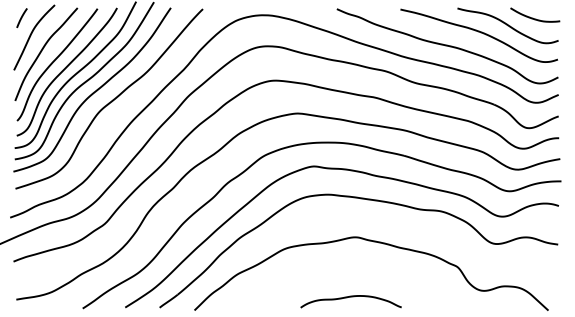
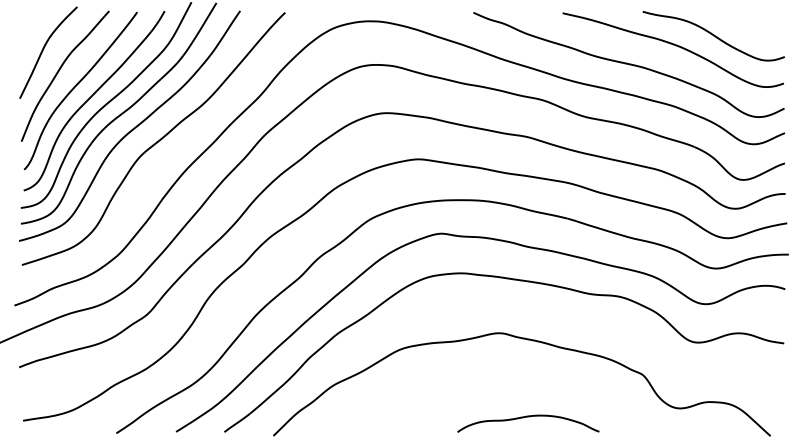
line: (21, 18) -> (30, 25), removed
curve: (534, 18) -> (750, 25), removed
curve: (351, 297) -> (528, 417), moved

